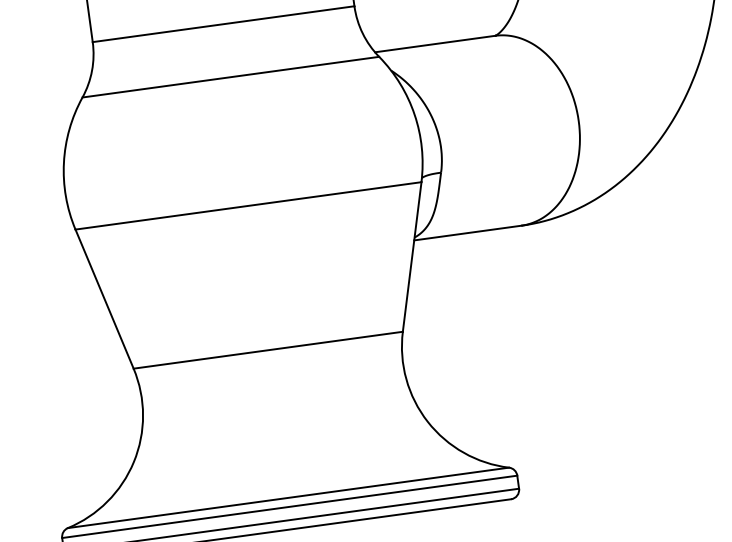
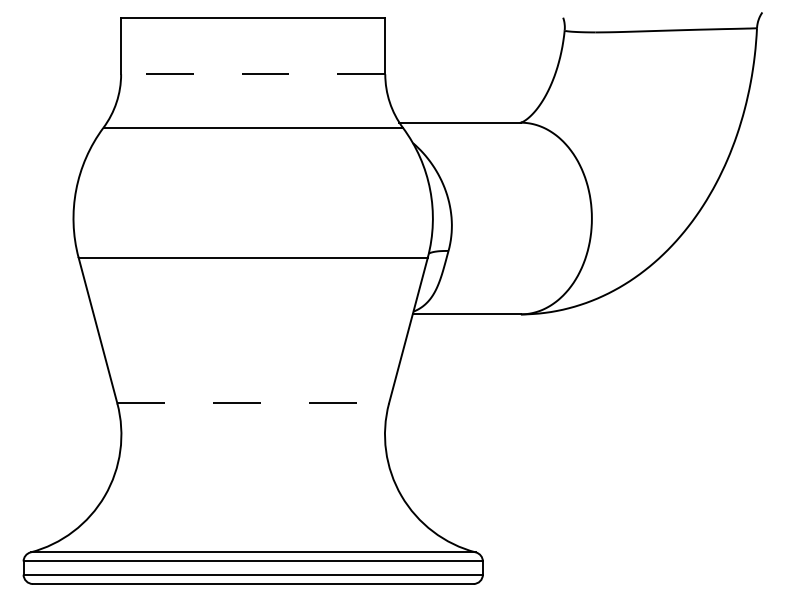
line: (222, 24) -> (252, 74), solid -> dashed
line: (268, 350) -> (253, 403), solid -> dashed

